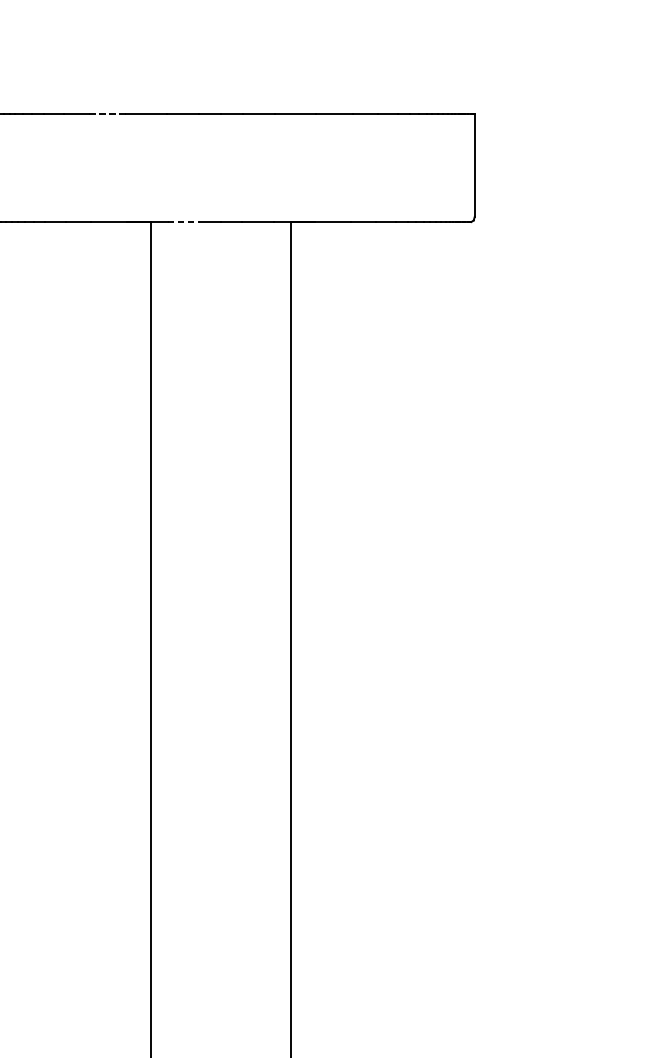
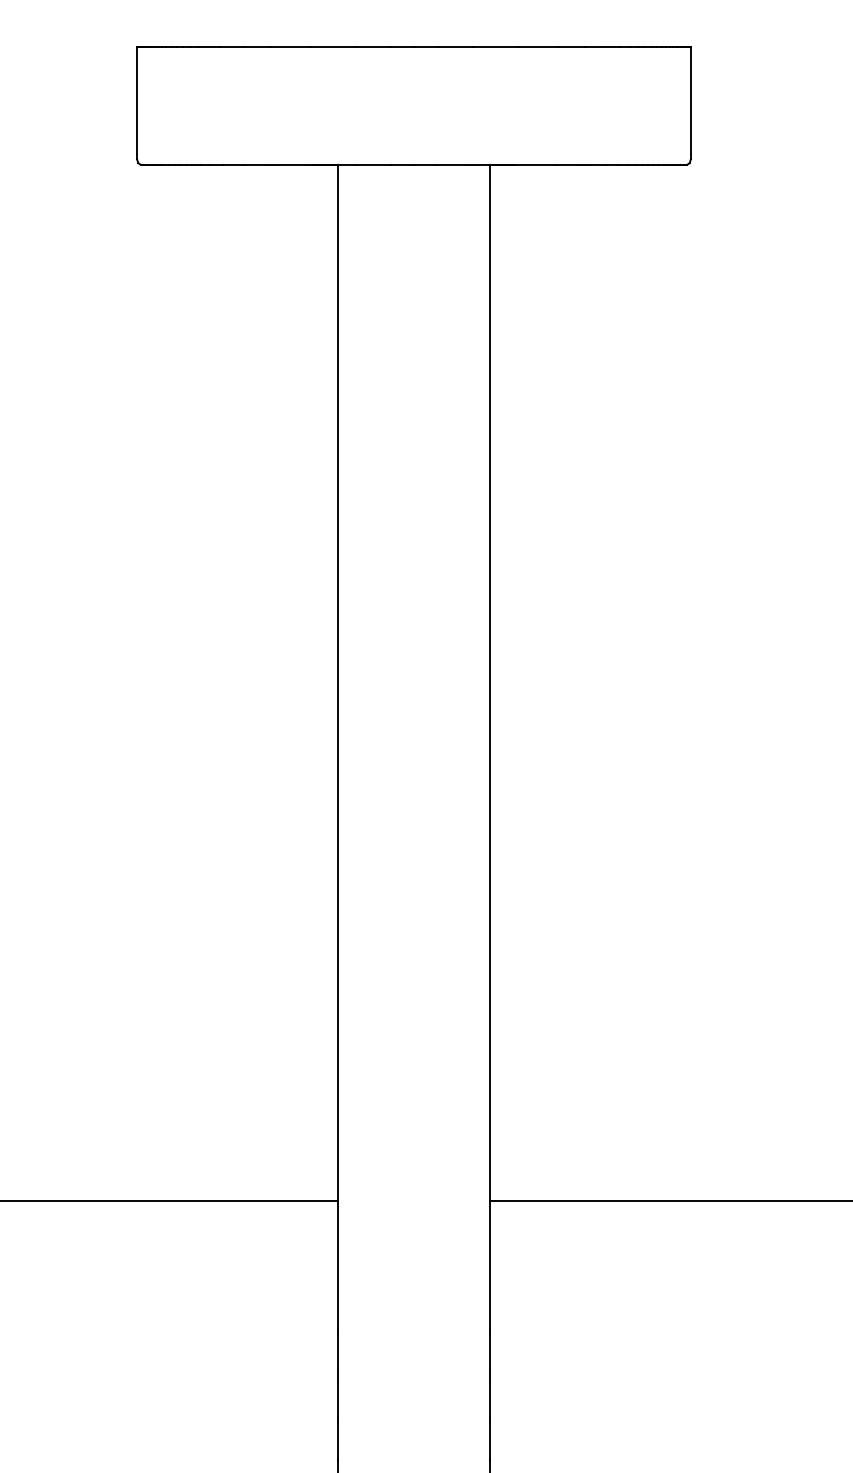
line: (107, 114) -> (290, 47), dashed -> solid
line: (183, 221) -> (373, 164), dashed -> solid

